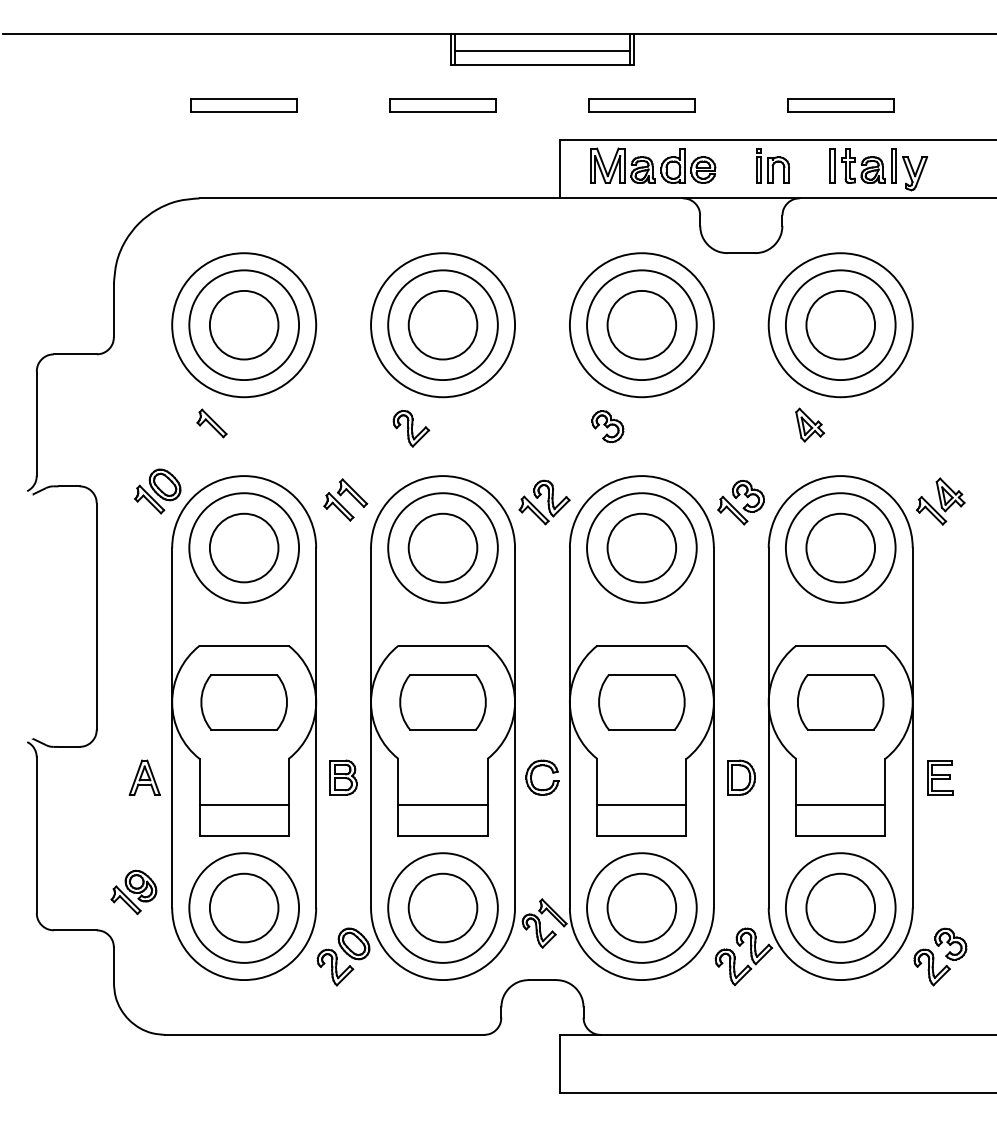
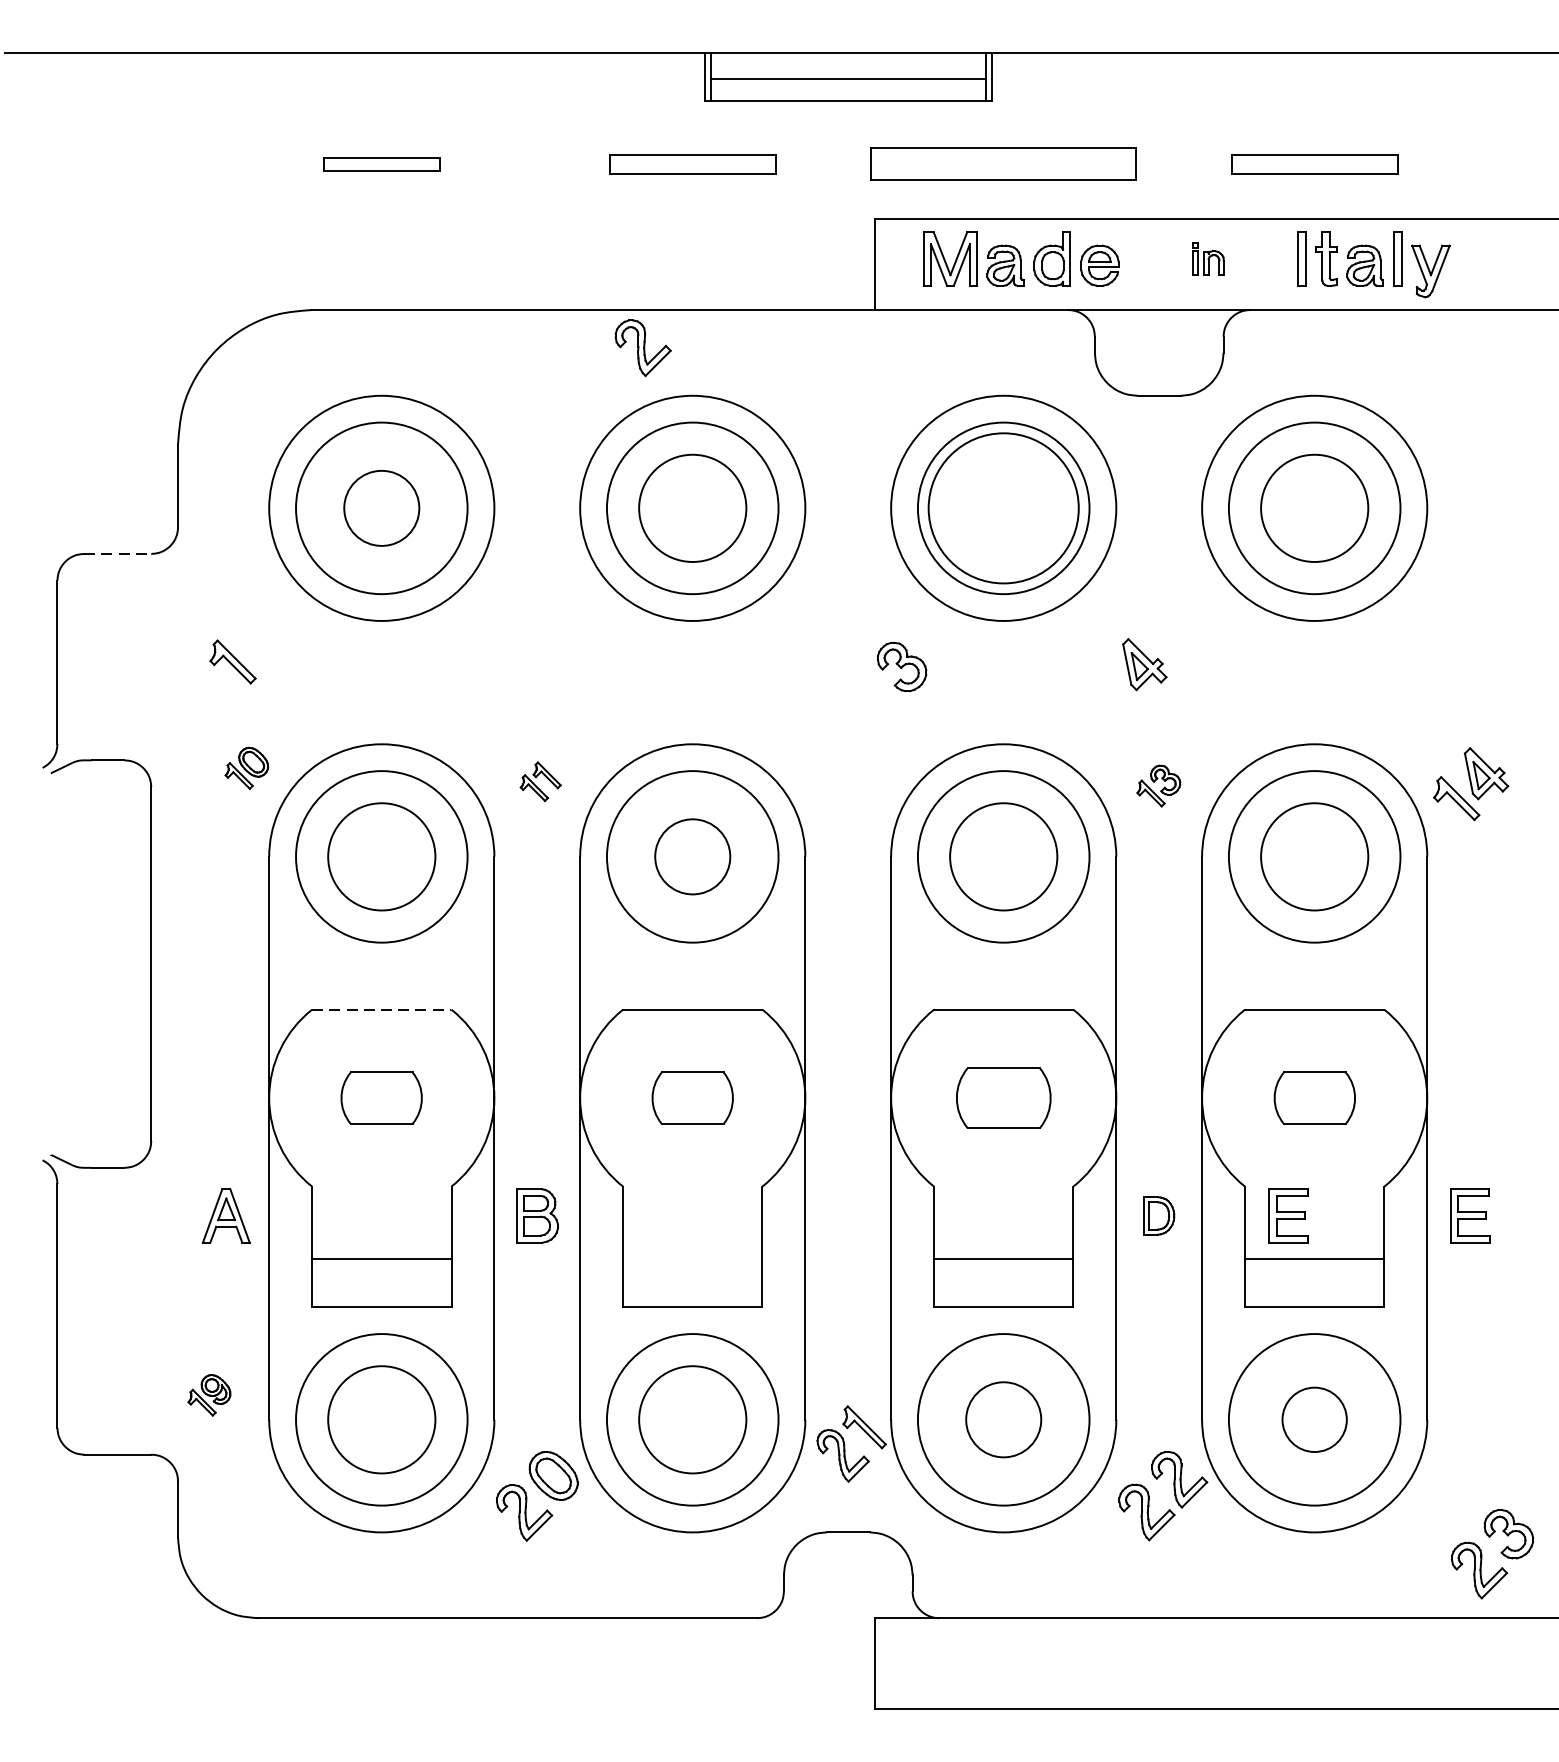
part: (243, 105) -> (380, 164), size x0.7
part: (641, 105) -> (1003, 164), size x1.6
part: (772, 165) -> (1207, 258), size x0.6
circle: (243, 324) -> (380, 507), size x0.7
circle: (641, 324) -> (1003, 507), size x1.4
line: (75, 354) -> (118, 554), solid -> dashed
part: (211, 423) -> (232, 662), moved
part: (810, 424) -> (1145, 663), moved
part: (607, 426) -> (901, 666), moved
part: (411, 428) -> (643, 347), moved
part: (157, 491) -> (246, 768), size x0.6
part: (345, 499) -> (540, 780), size x0.6
part: (544, 502) -> (851, 785), removed
part: (740, 502) -> (1157, 785), size x0.6
circle: (442, 547) -> (691, 855), size x0.7
line: (244, 645) -> (382, 1009), solid -> dashed
part: (243, 702) -> (380, 1098), size x0.6
part: (442, 702) -> (691, 1098), size x0.6
part: (641, 702) -> (1003, 1098), size x0.7
part: (840, 702) -> (1314, 1098), size x0.6
part: (532, 775) -> (832, 1212), removed
part: (741, 777) -> (1159, 1215), size x0.7
part: (824, 777) -> (1289, 1215), added
line: (442, 805) -> (691, 1259), removed
part: (133, 892) -> (208, 1395), size x0.6
circle: (641, 907) -> (1003, 1418), size x0.7
circle: (840, 907) -> (1314, 1418), size x0.6
part: (940, 956) -> (1492, 1553), moved

